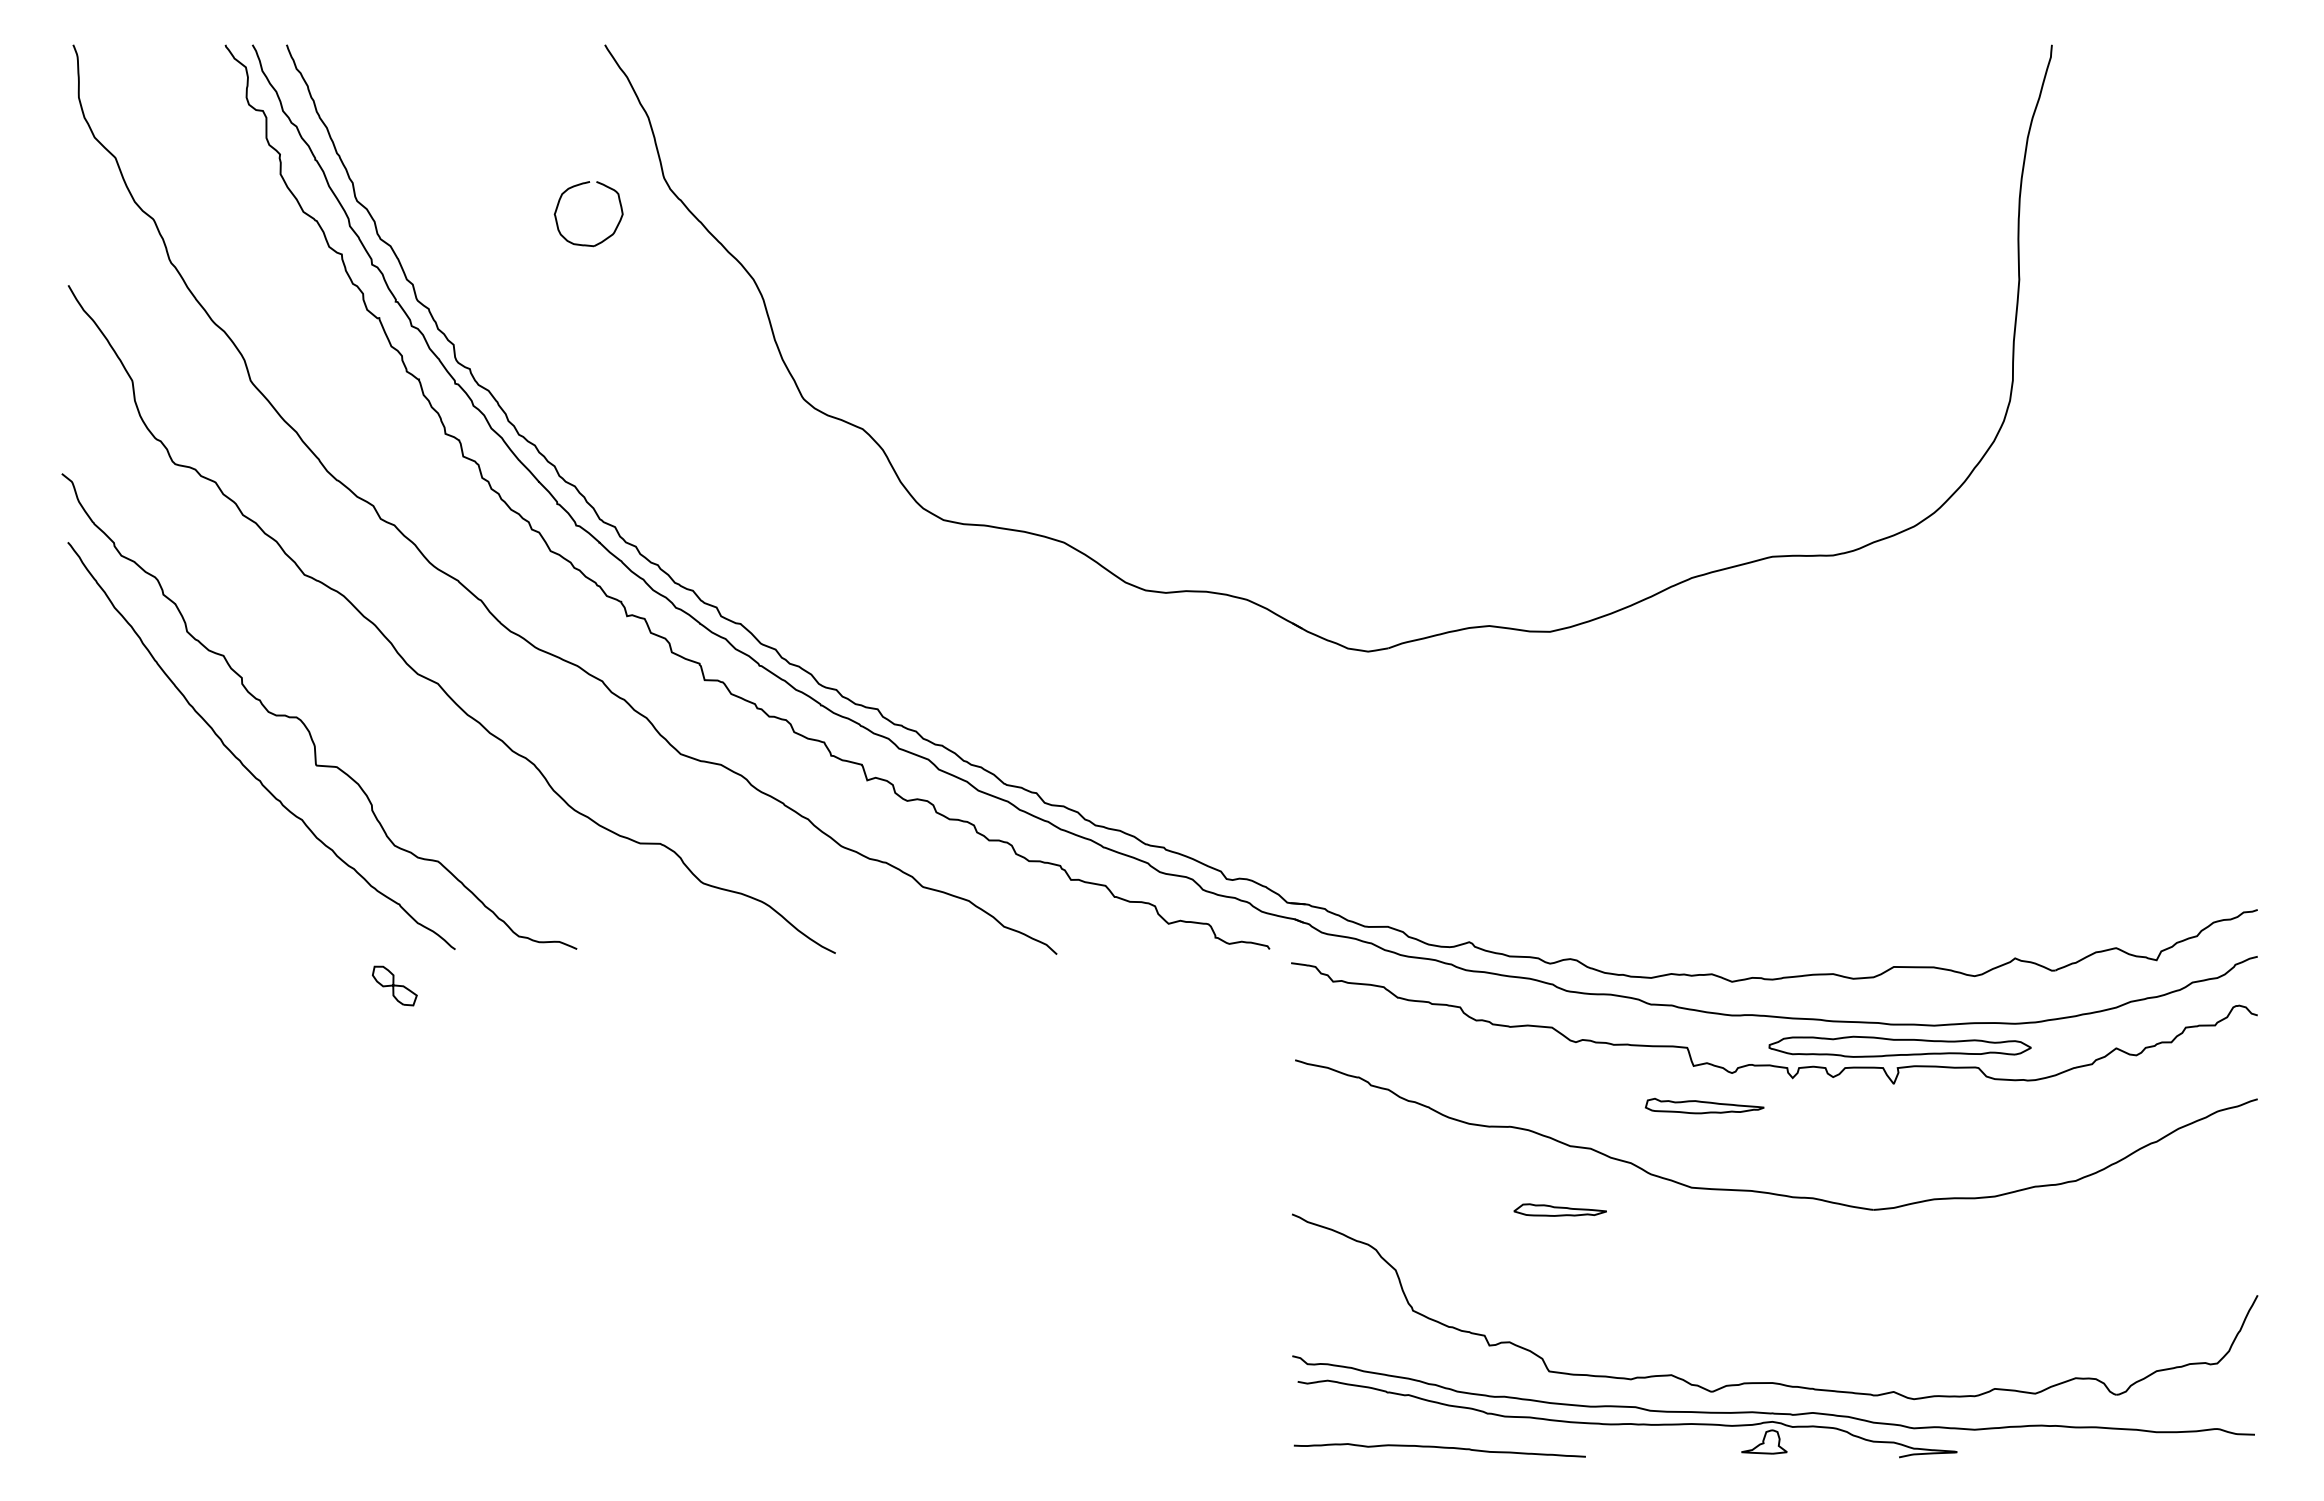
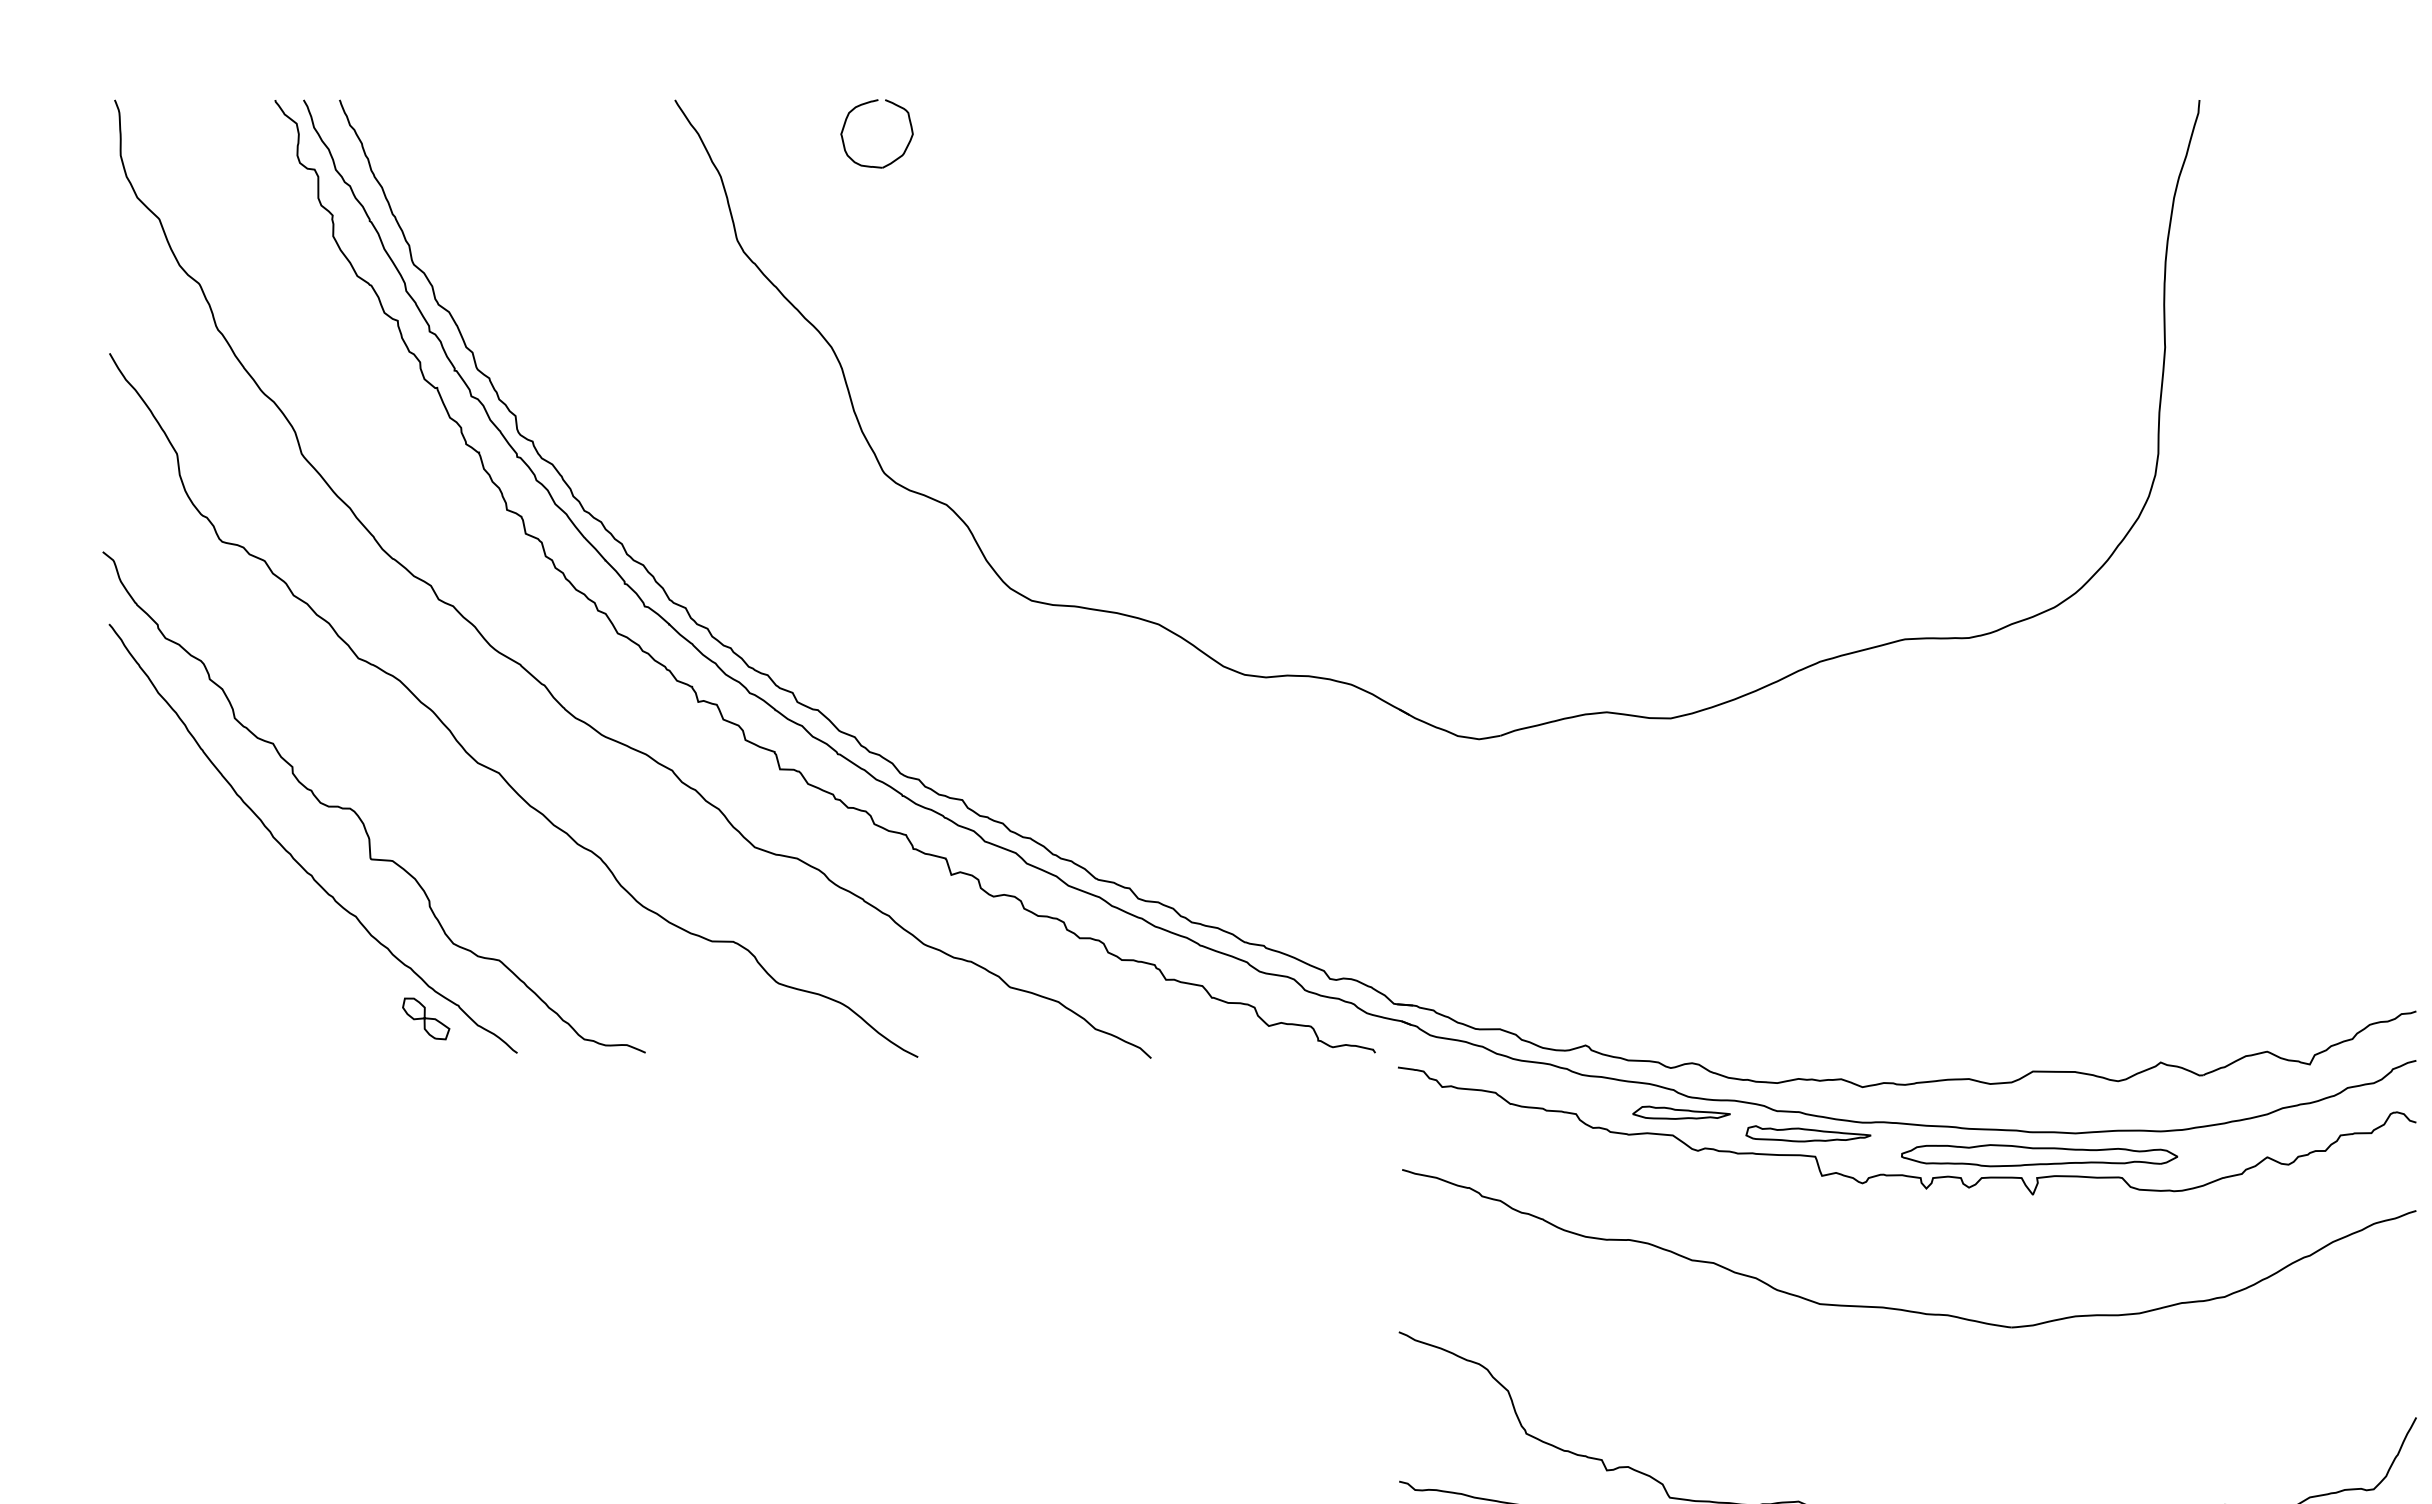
part: (603, 239) -> (892, 160), moved
part: (394, 985) -> (425, 1018), moved
part: (1704, 1105) -> (1808, 1133), moved
part: (1559, 1209) -> (1680, 1112), moved

